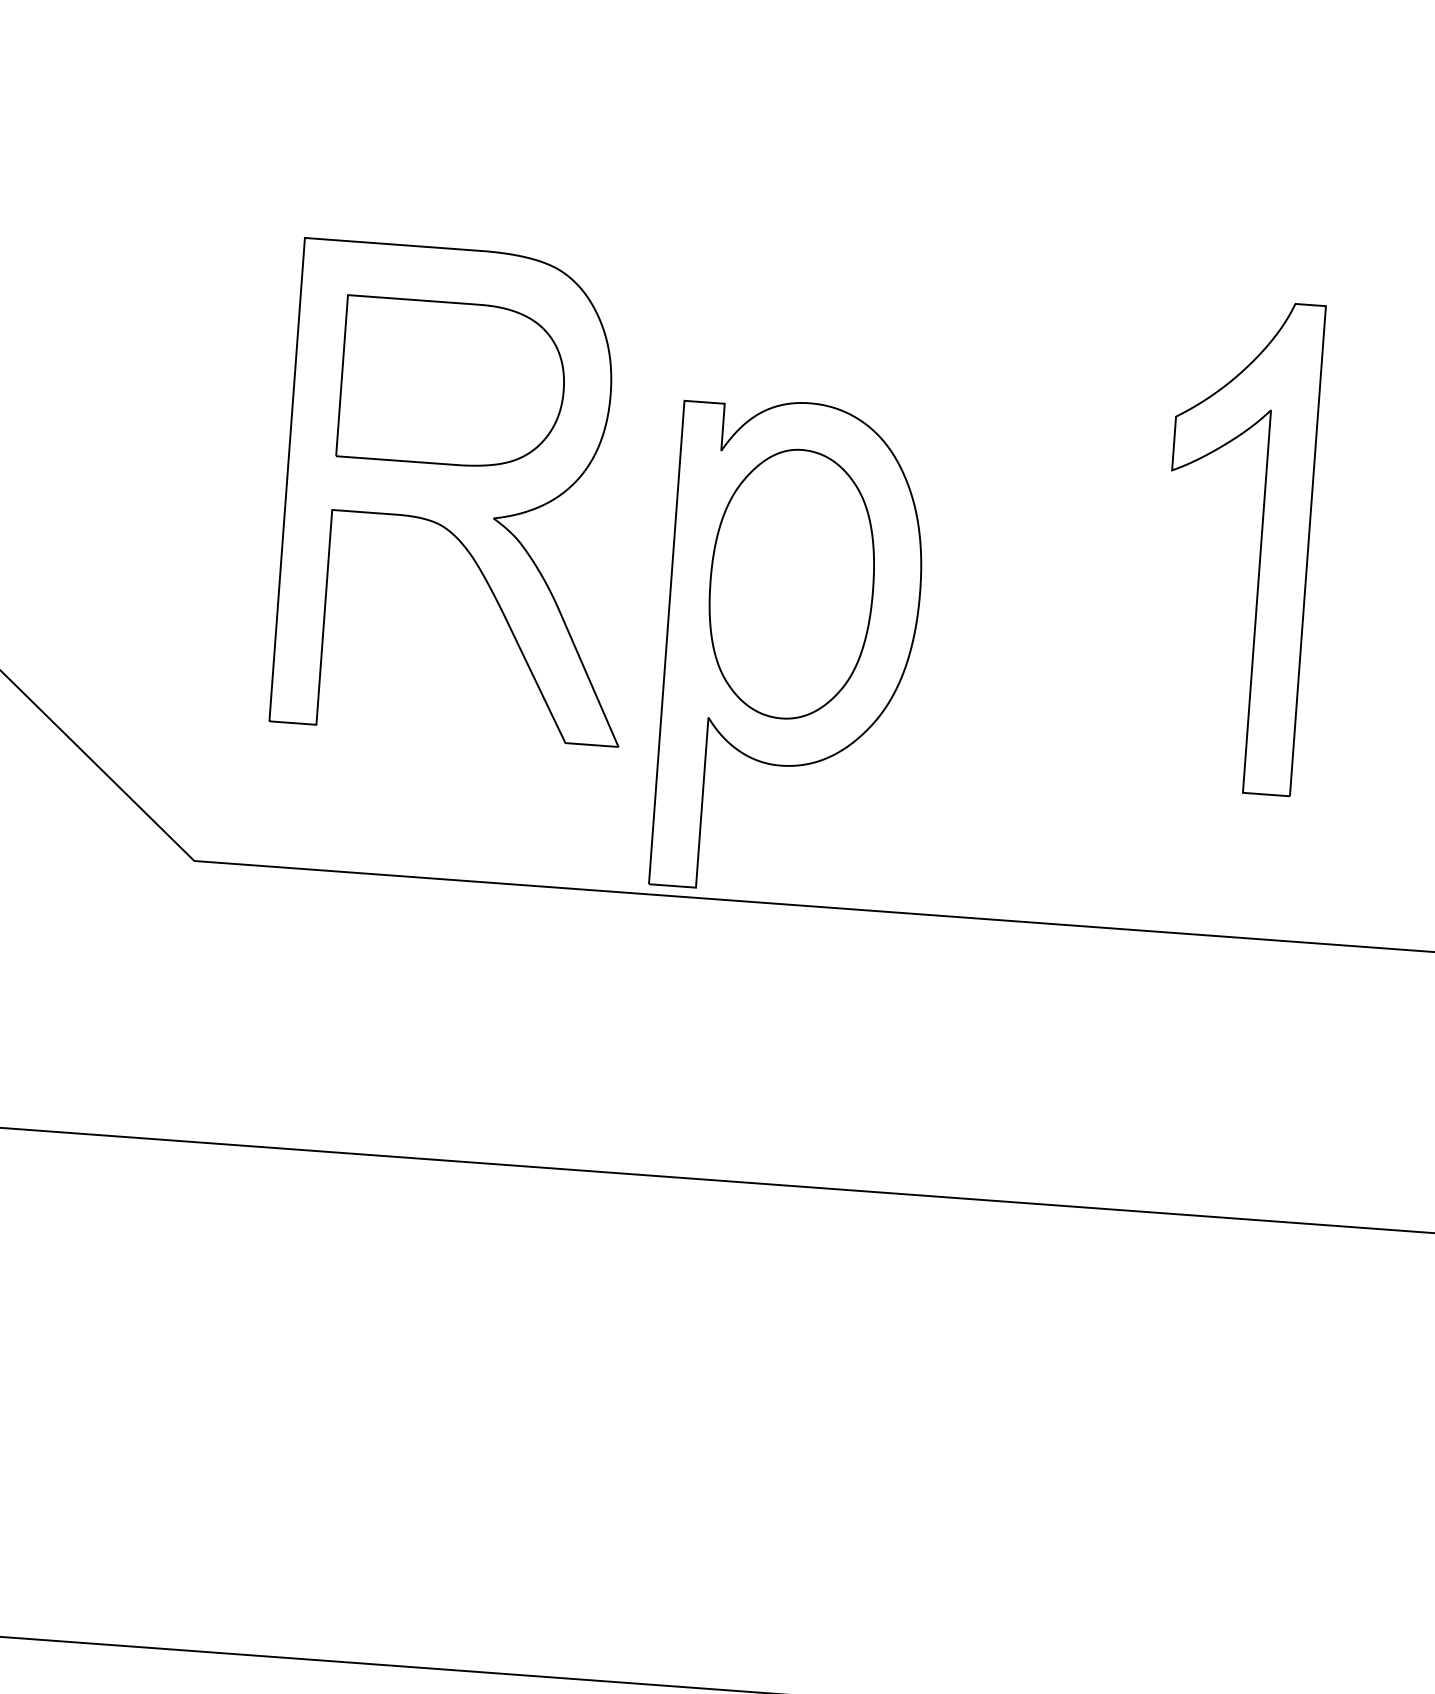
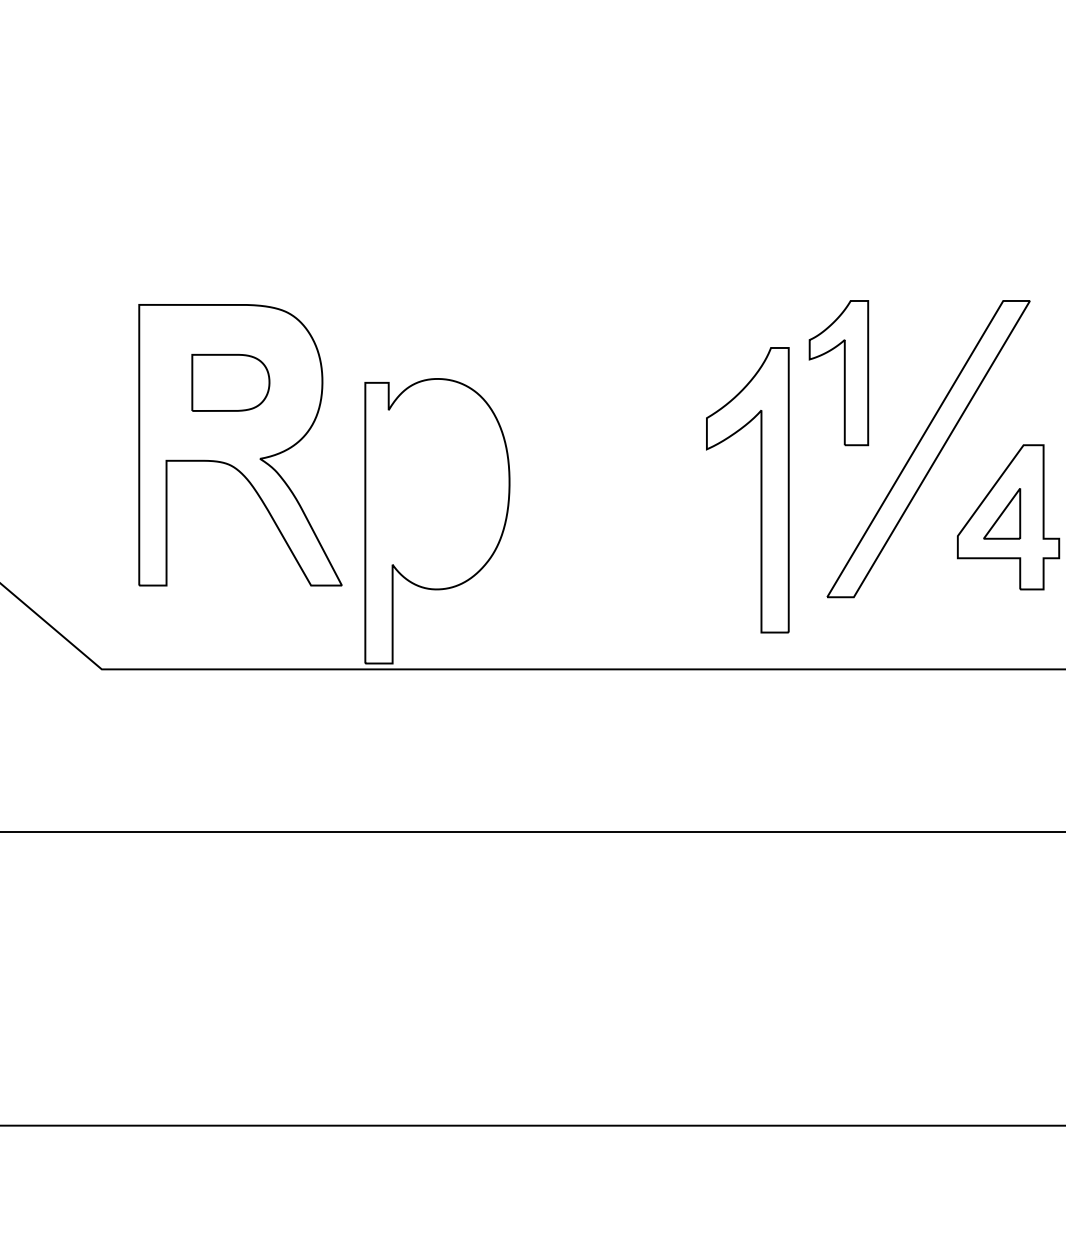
part: (452, 383) -> (230, 382), size x0.6
part: (1259, 548) -> (760, 490), moved
part: (792, 583) -> (435, 483), removed

